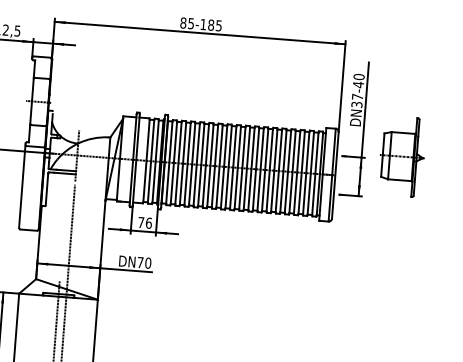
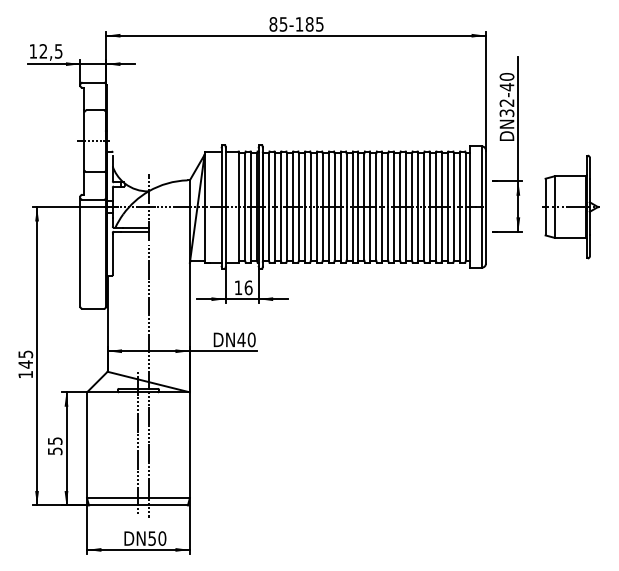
text: (357, 96) -> (506, 102), 37 -> 32
part: (401, 156) -> (570, 206), moved
text: (141, 222) -> (238, 287), 76 -> 16
text: (140, 262) -> (241, 339), 70 -> 40

